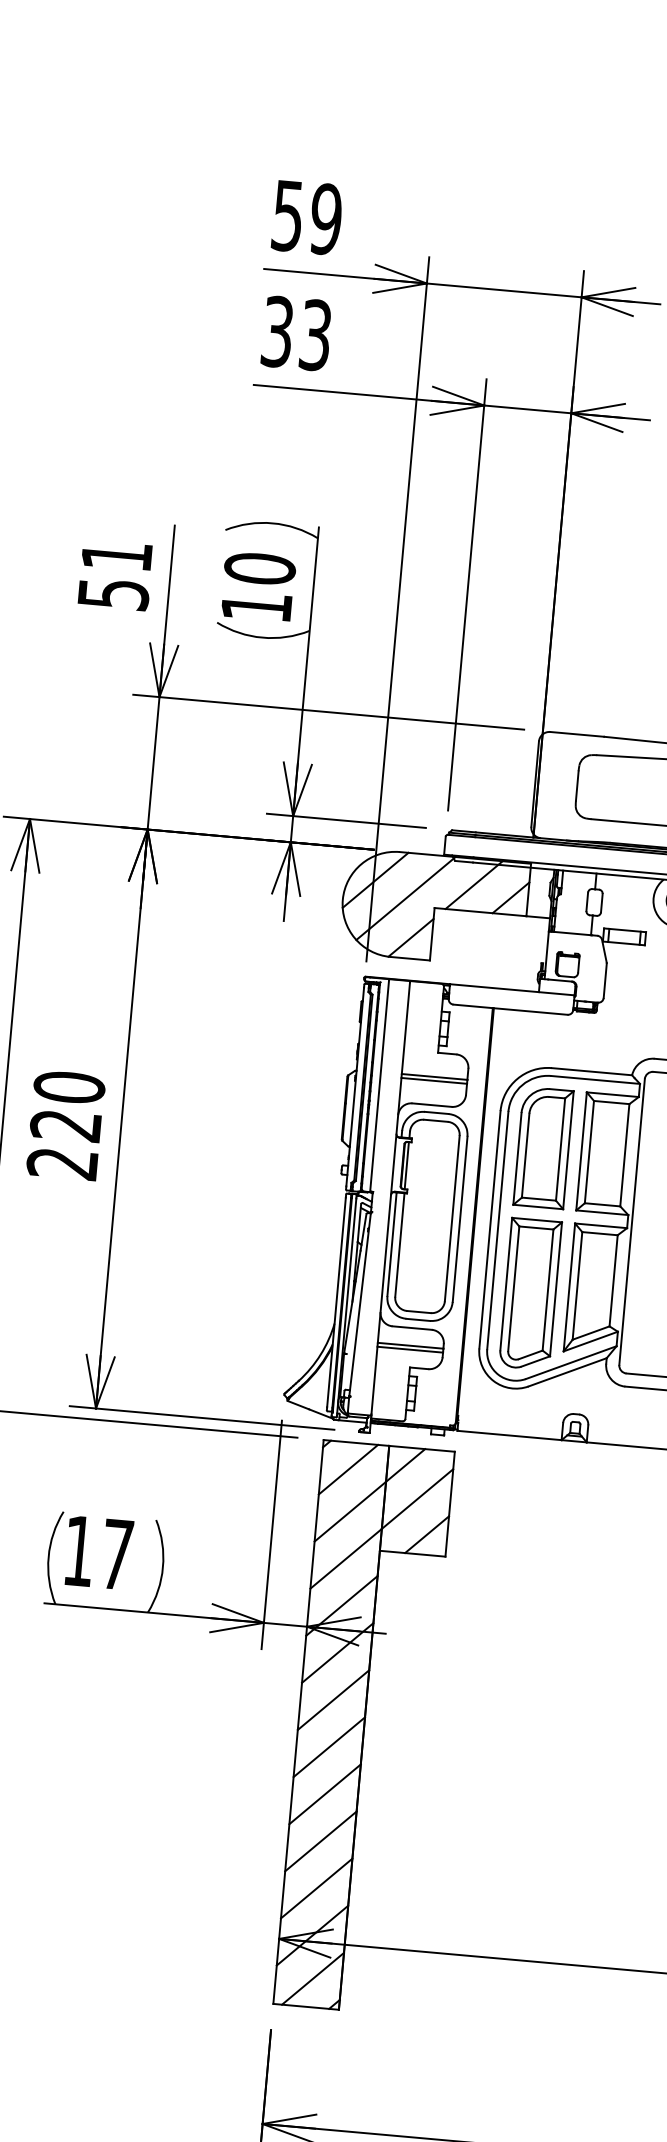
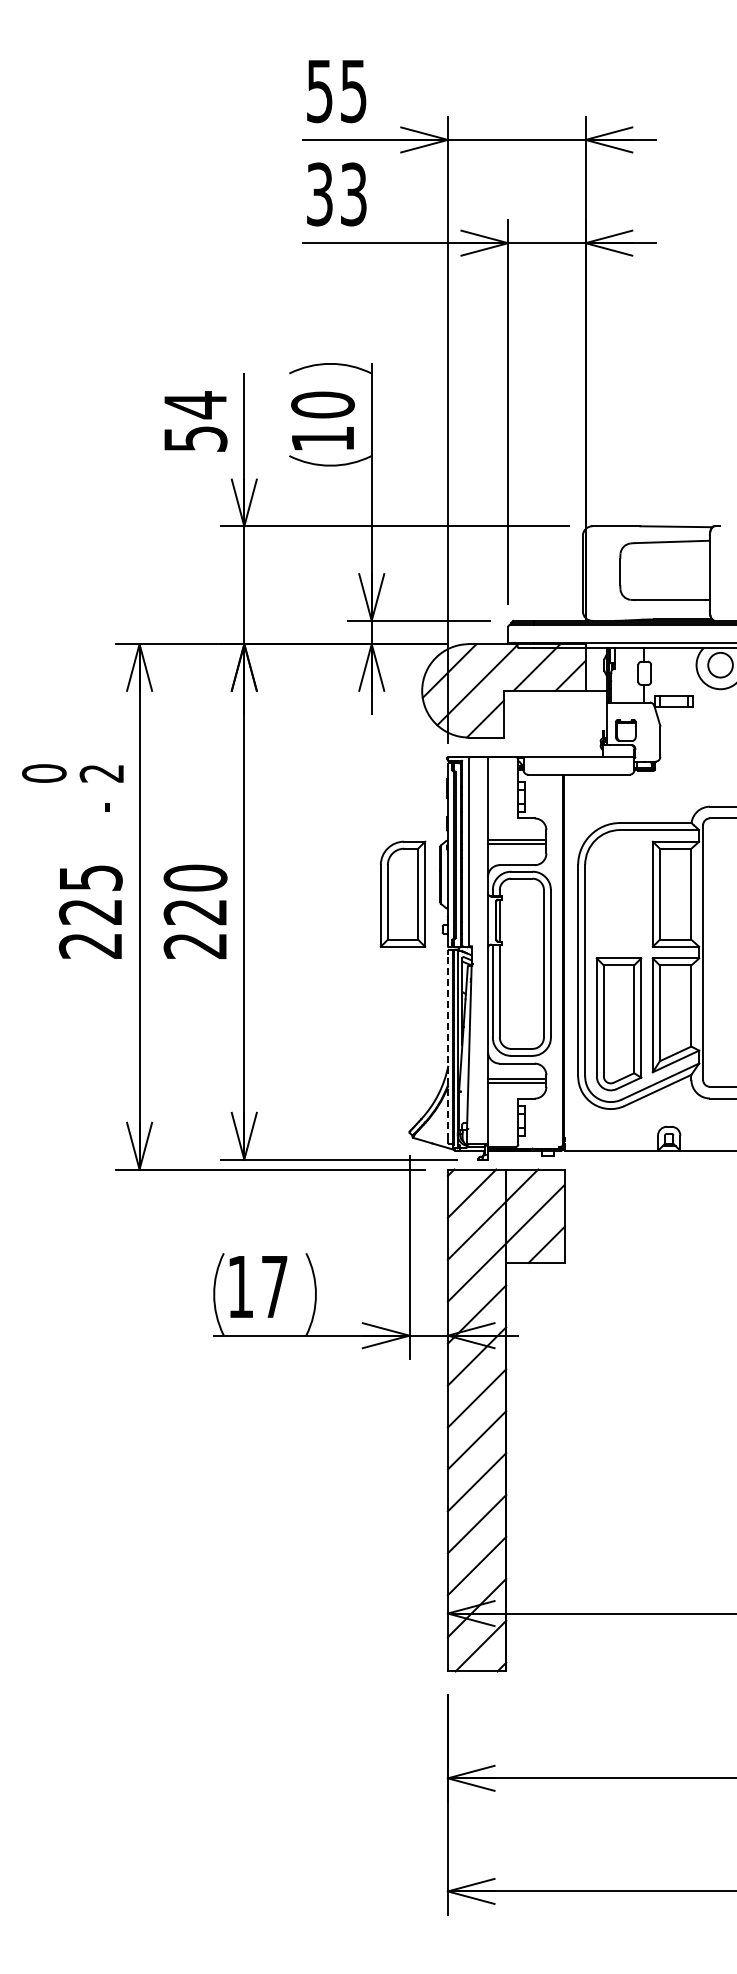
text: (325, 218) -> (353, 90), 59 -> 55
text: (116, 556) -> (195, 405), 51 -> 54
part: (543, 1147) -> (402, 893), moved
line: (336, 1301) -> (448, 1046), solid -> dashed

